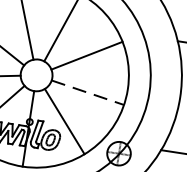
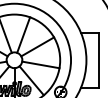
line: (87, 91) -> (40, 64), dashed -> solid

